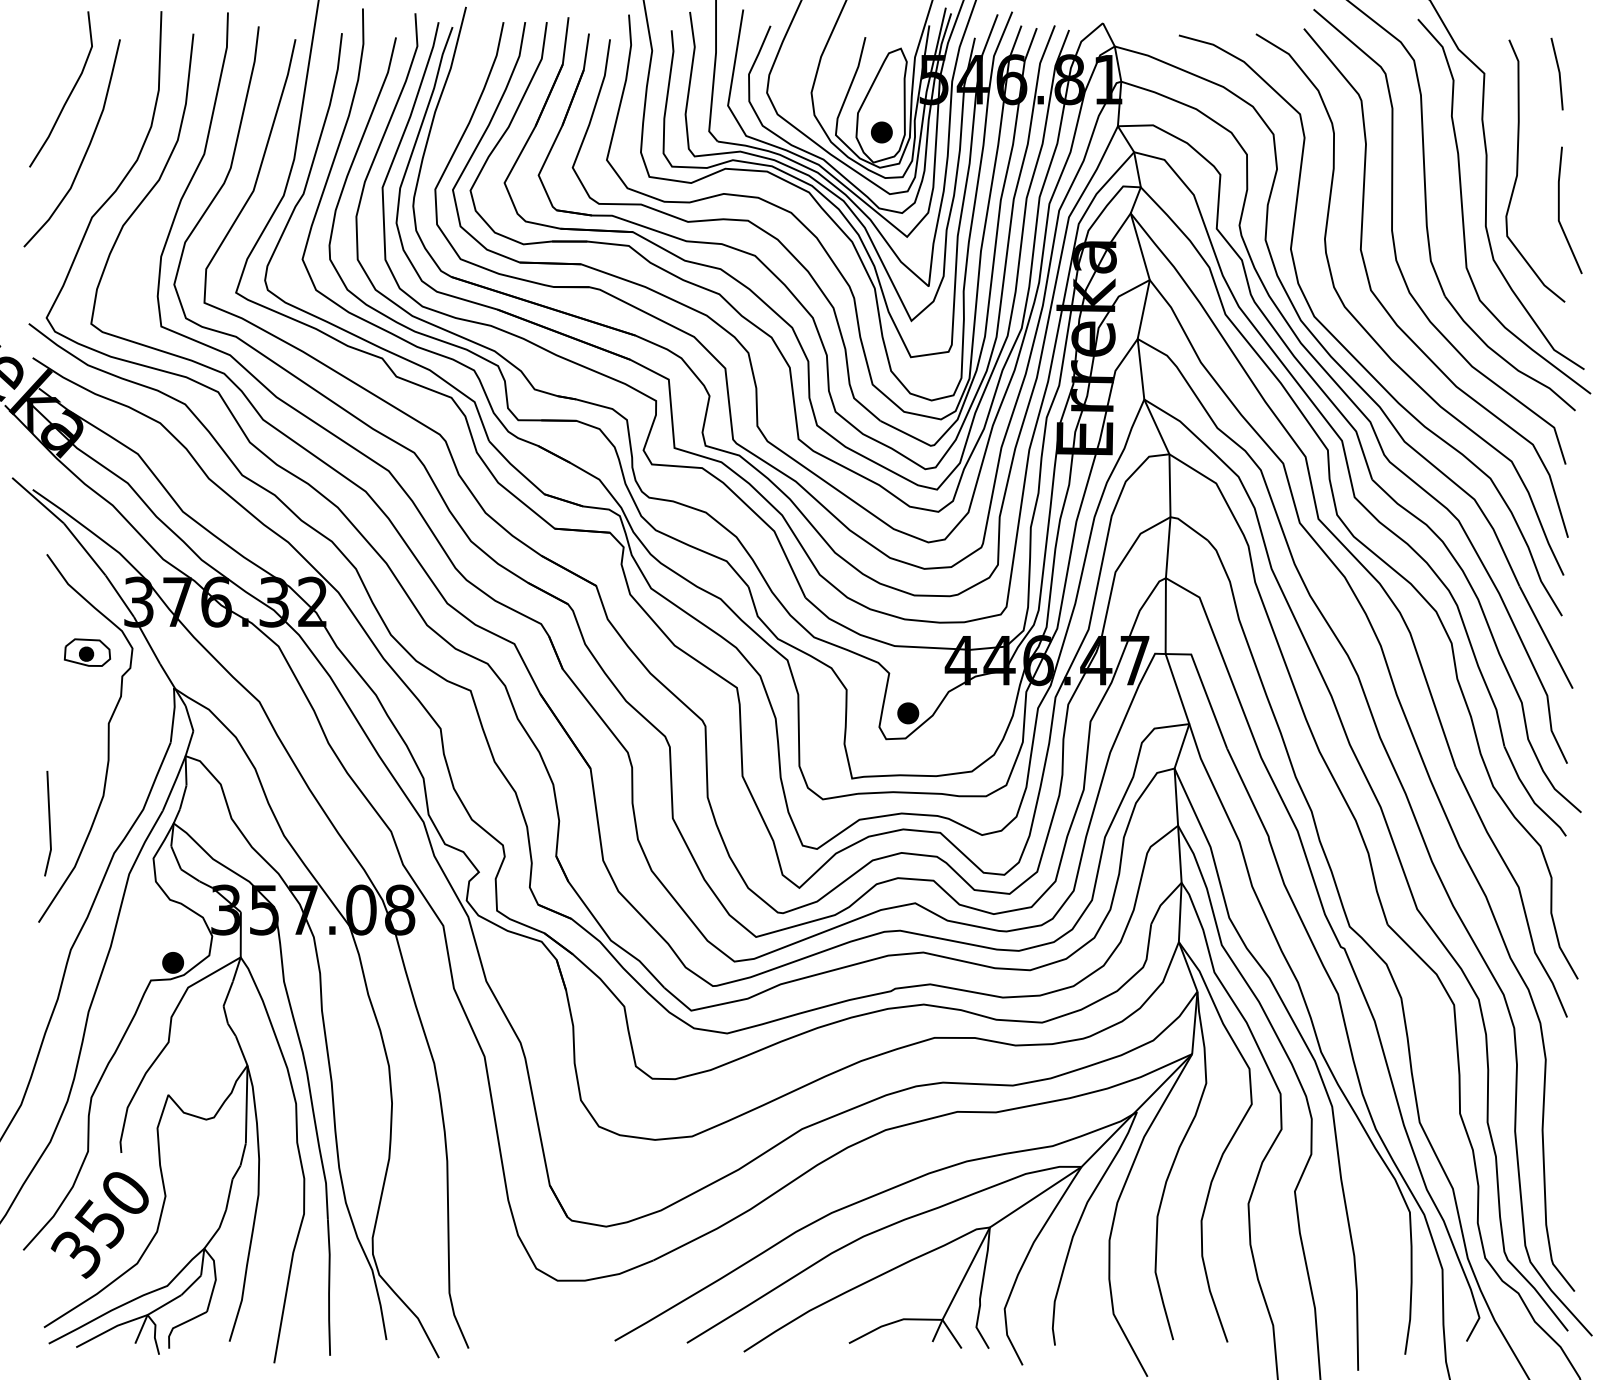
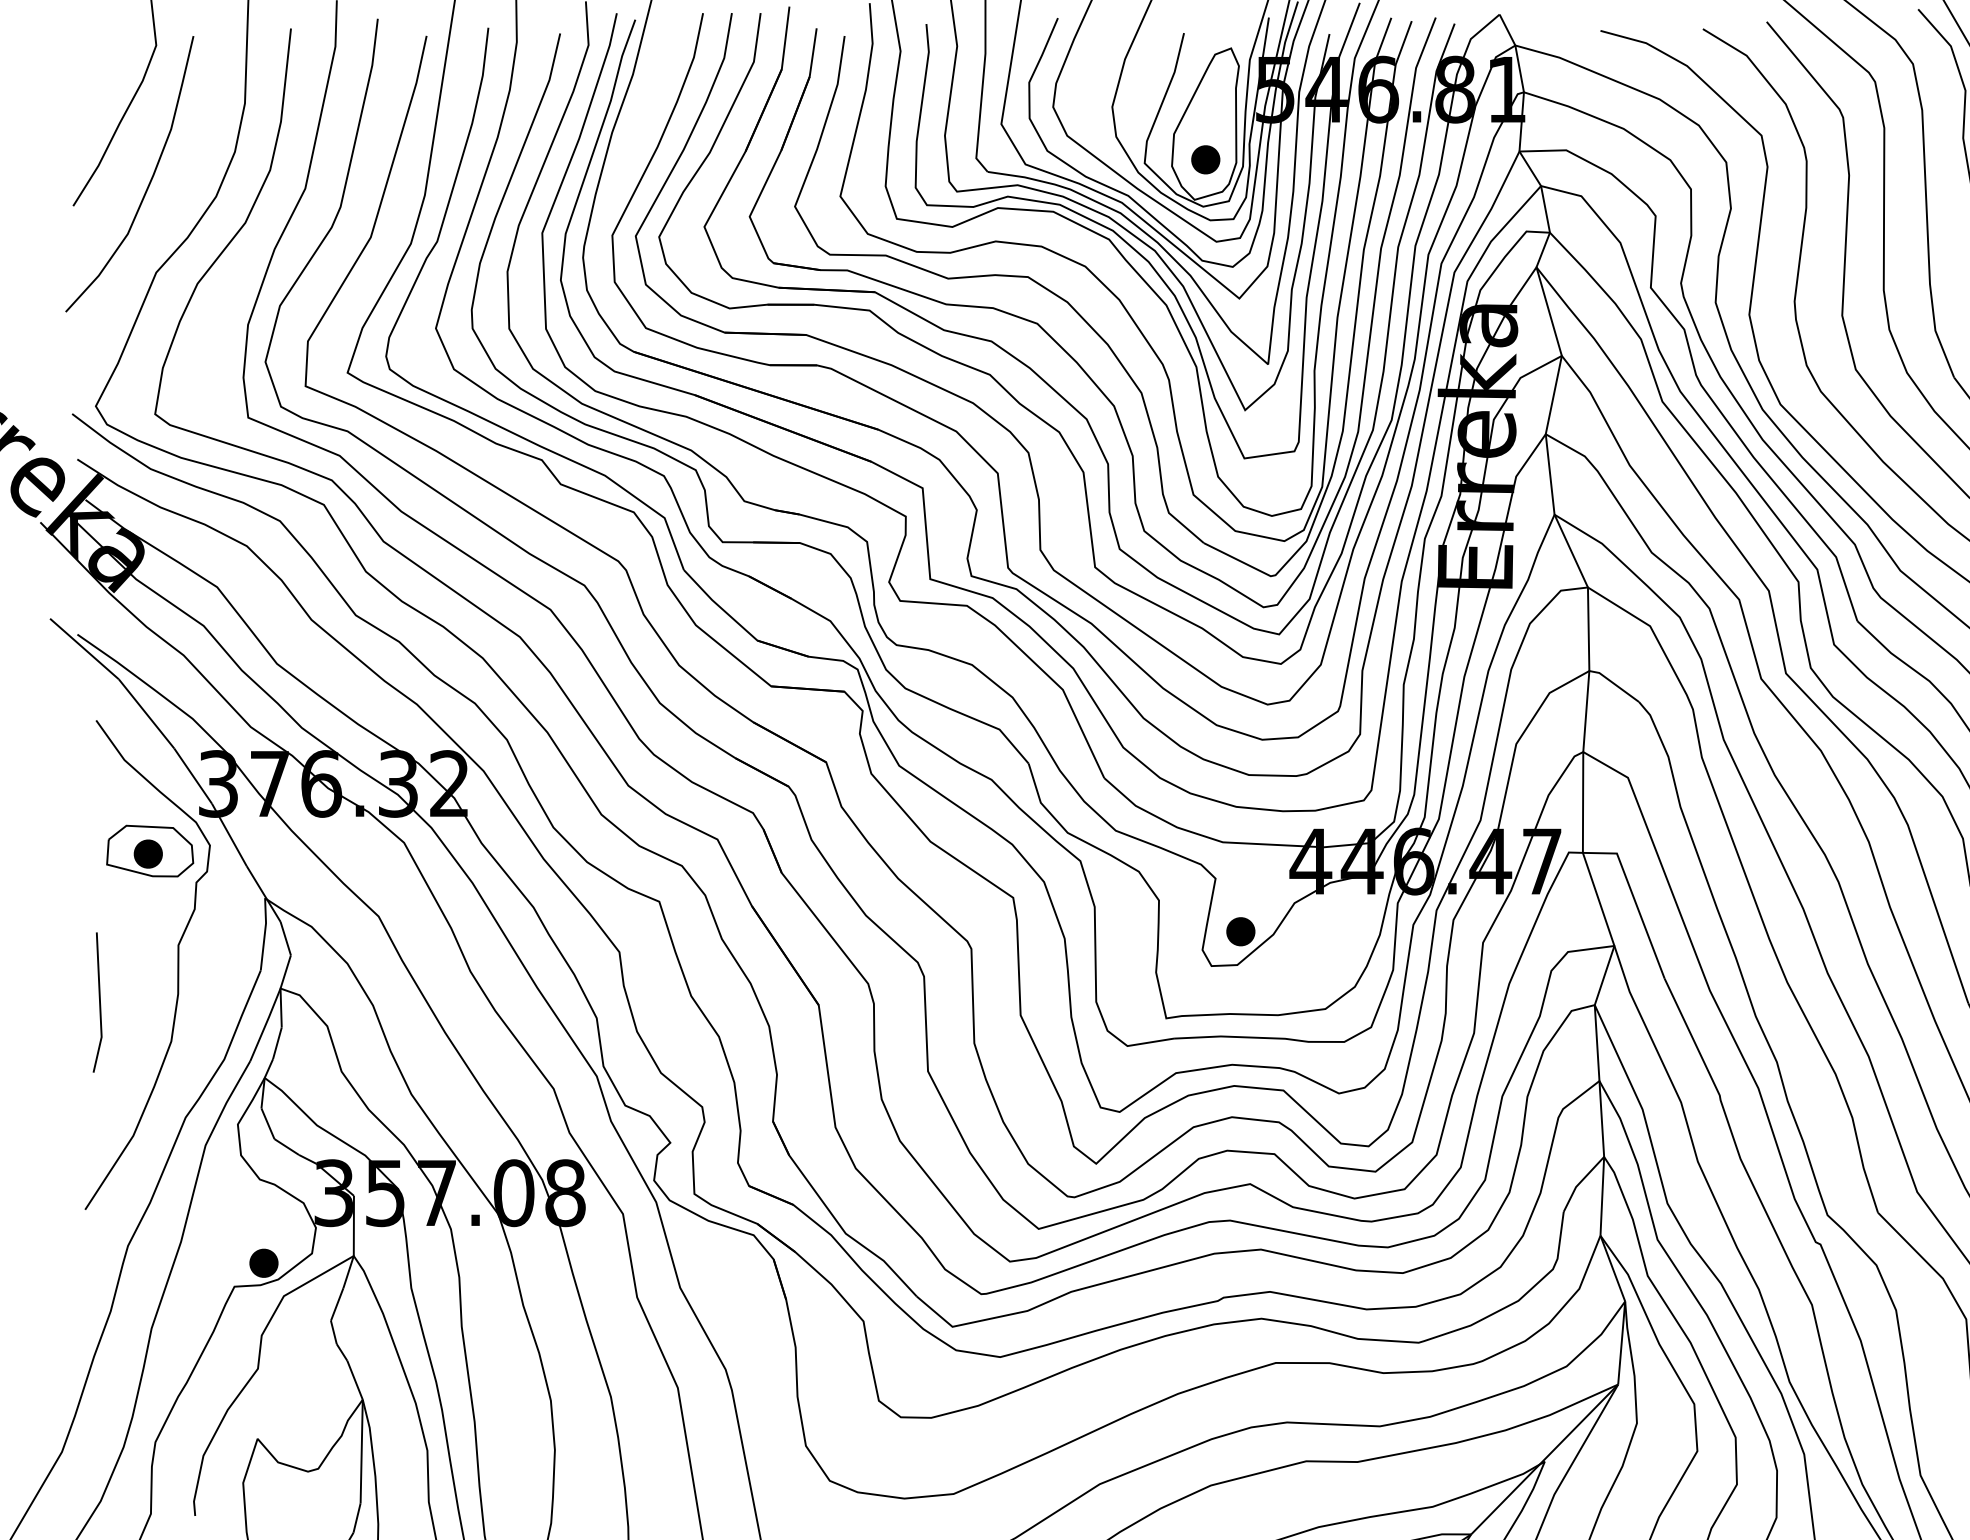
part: (87, 652) -> (150, 850), size x1.43
line: (48, 823) -> (98, 1002), moved

